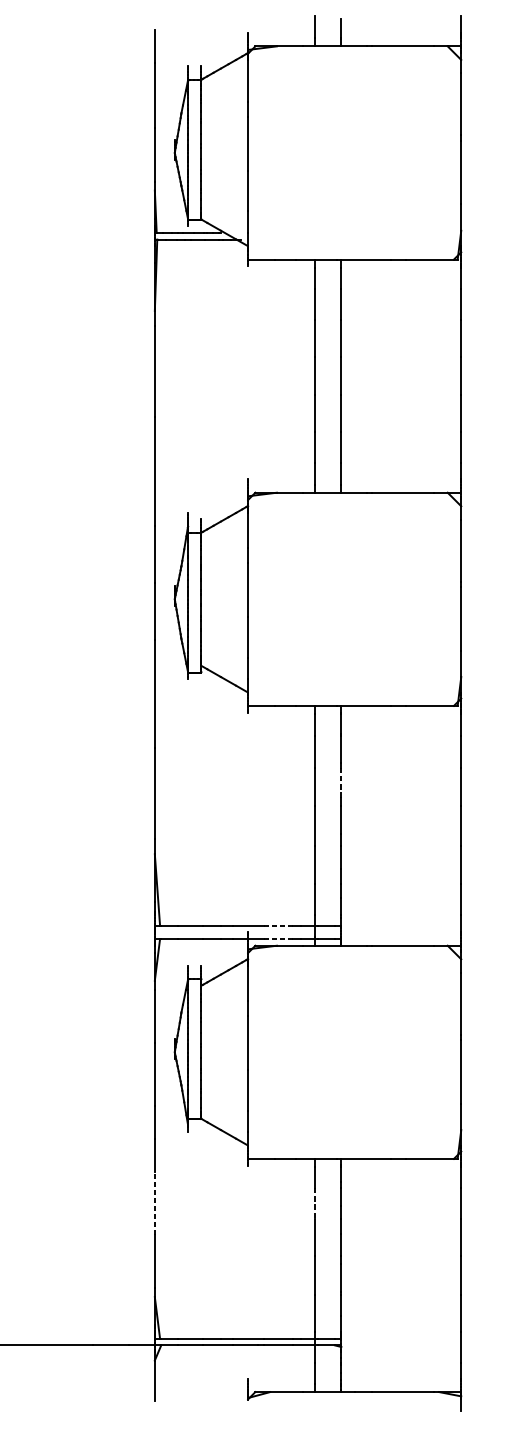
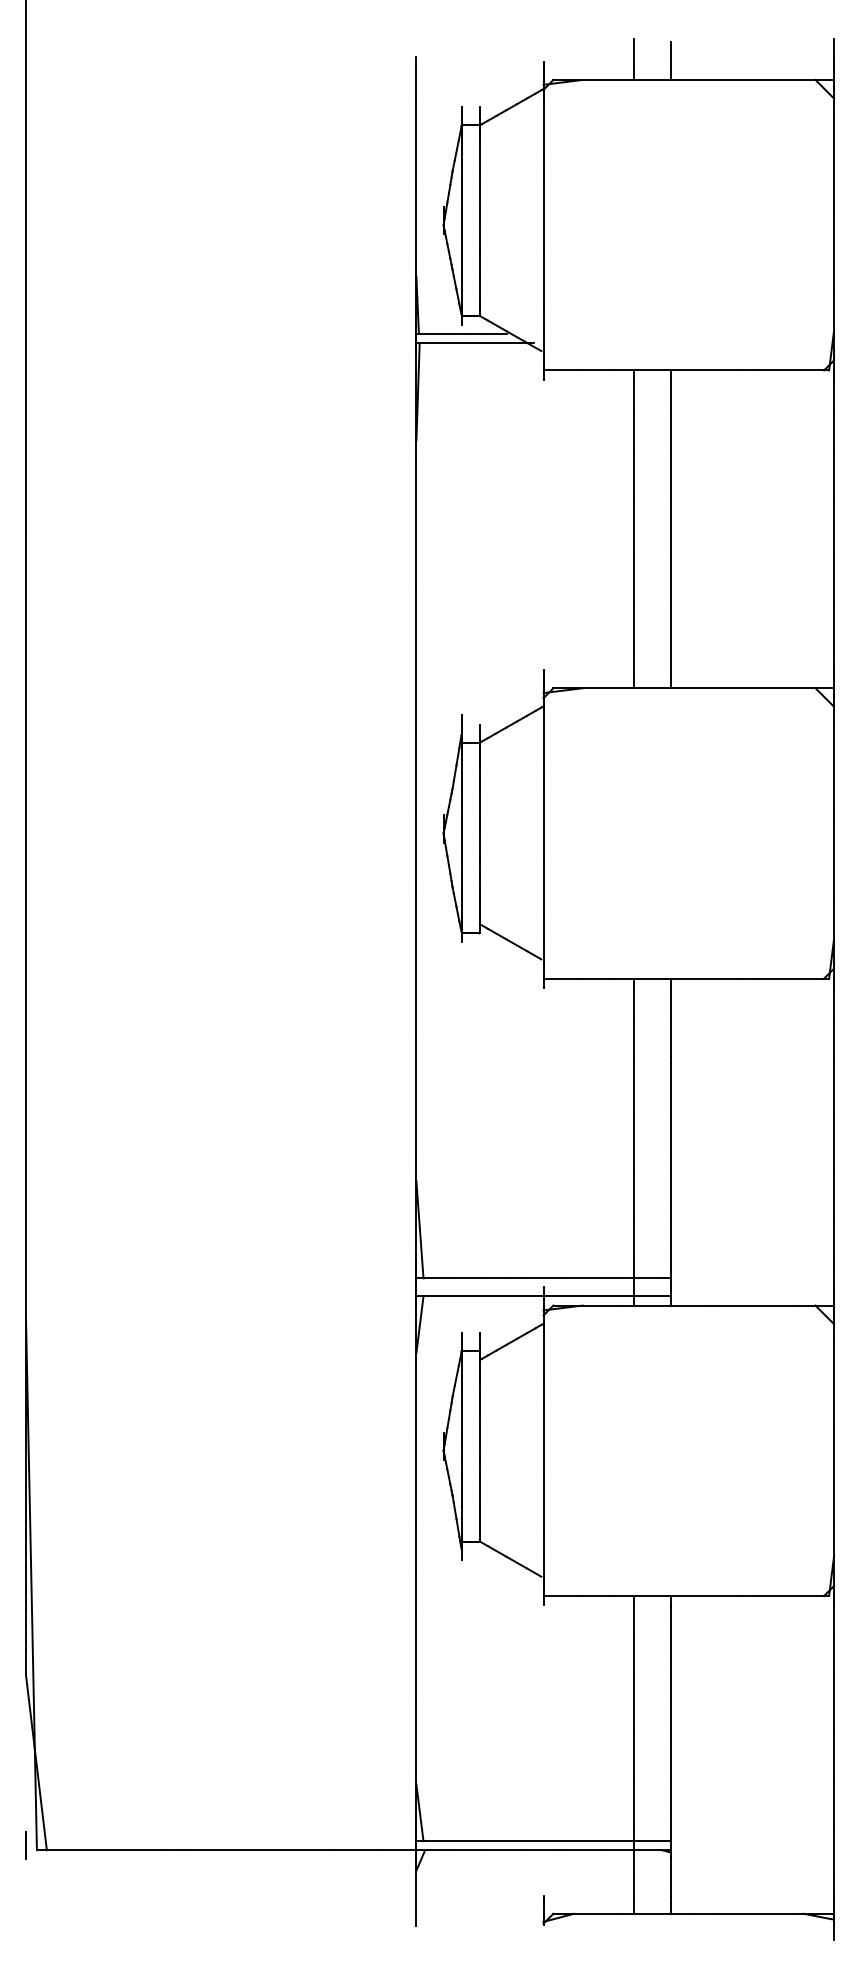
line: (341, 782) -> (670, 1083), dashed -> solid
line: (278, 925) -> (584, 1278), dashed -> solid
line: (278, 939) -> (585, 1296), dashed -> solid
line: (154, 1203) -> (416, 1657), dashed -> solid
line: (314, 1203) -> (634, 1657), dashed -> solid

